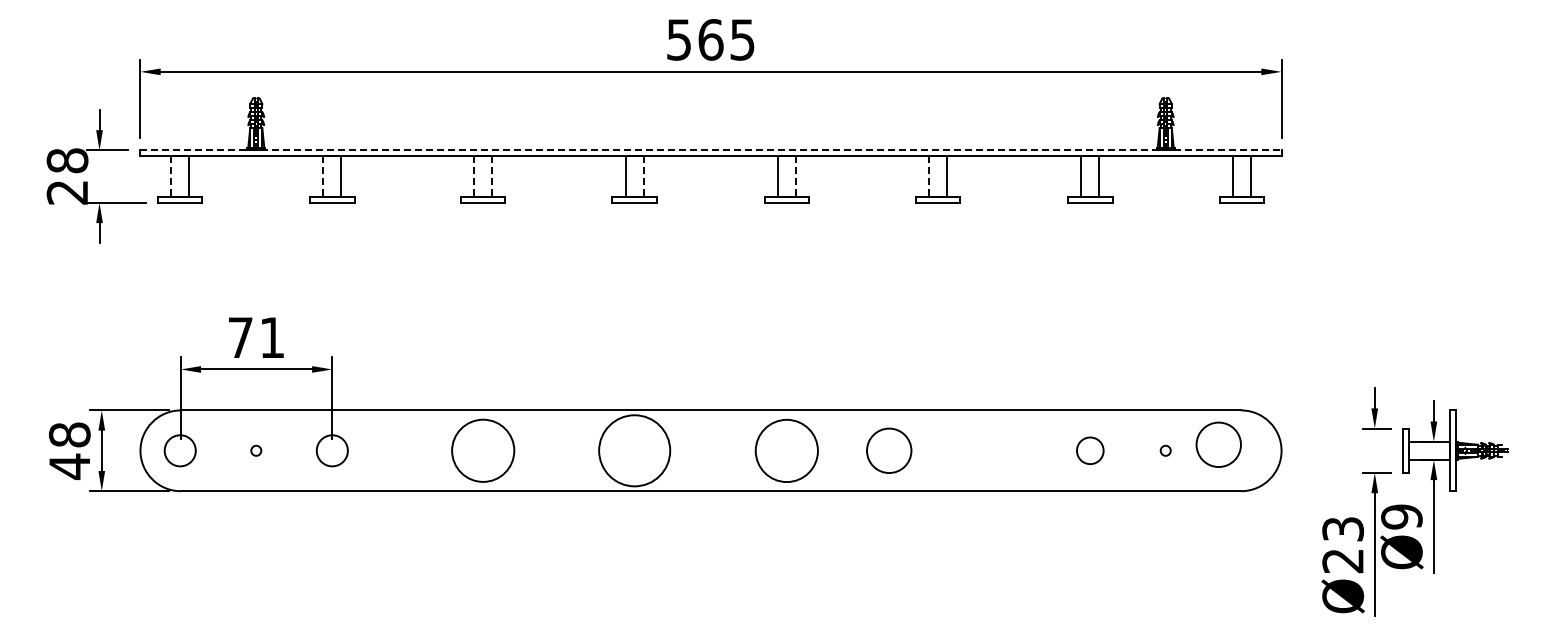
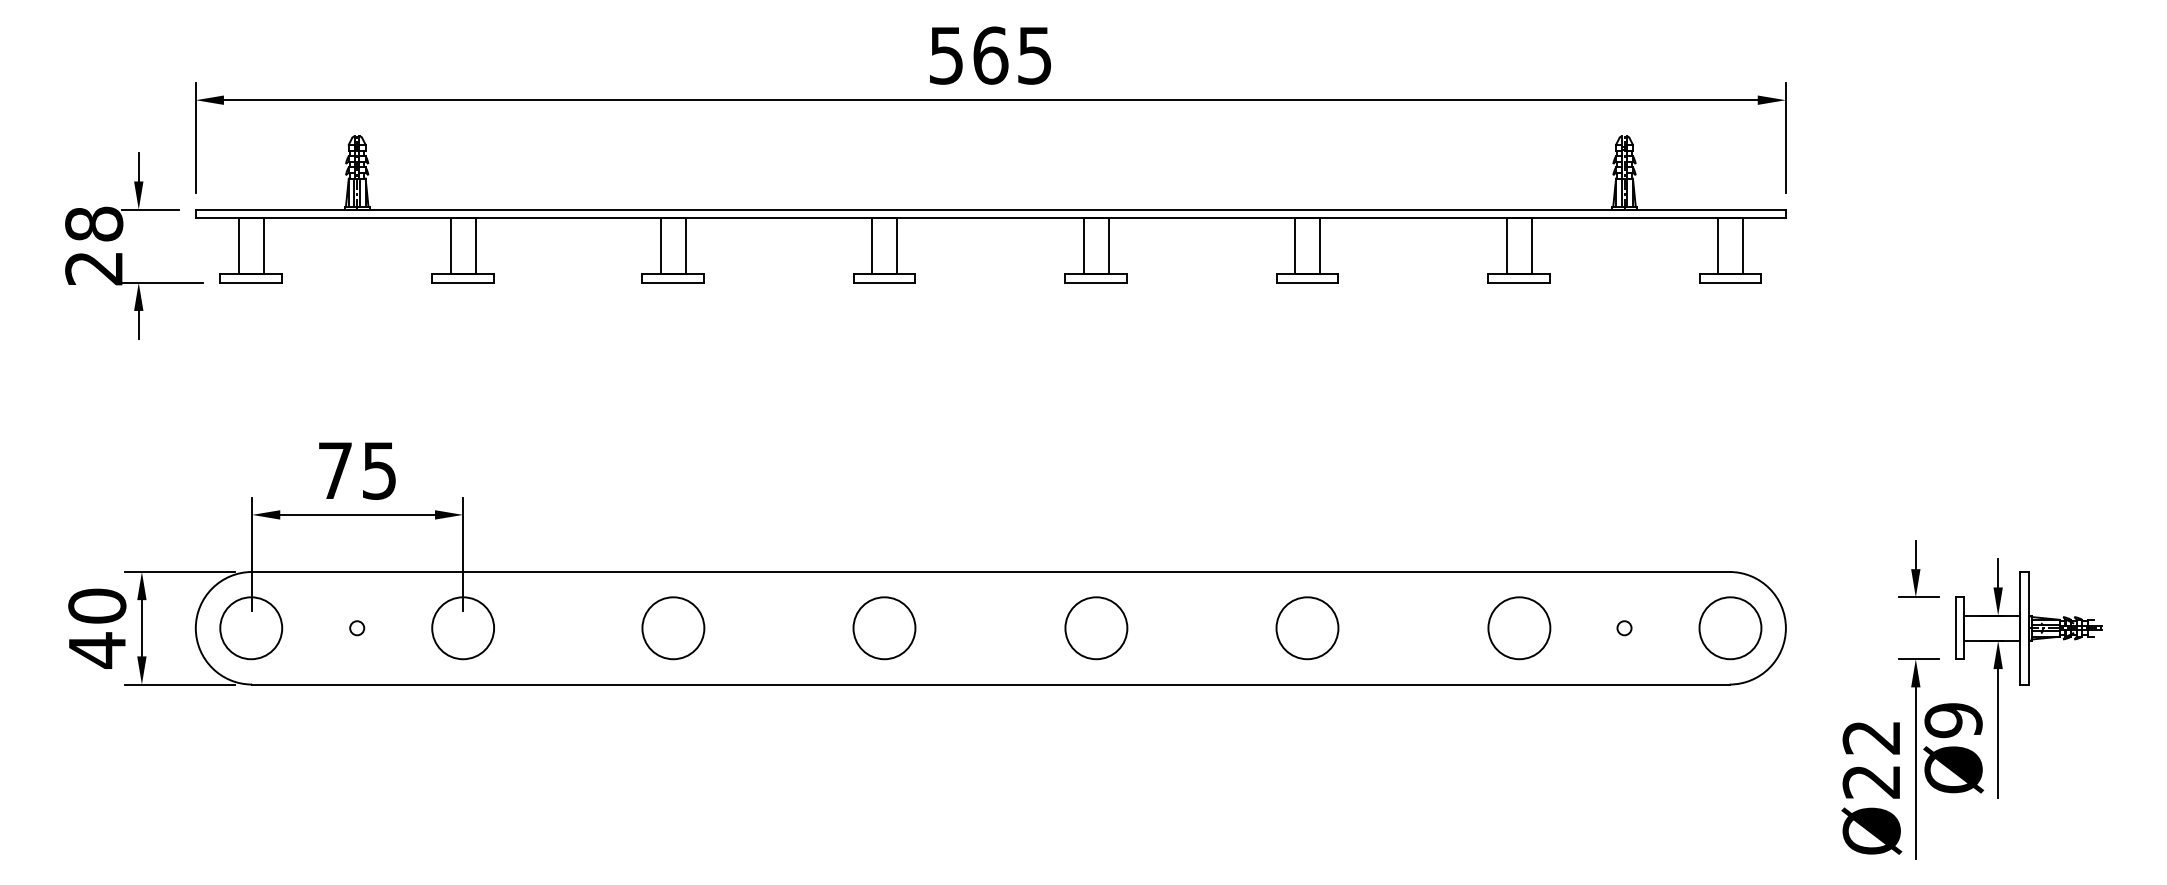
line: (711, 150) -> (991, 209), dashed -> solid
line: (171, 177) -> (239, 247), dashed -> solid
line: (323, 177) -> (450, 247), dashed -> solid
line: (474, 177) -> (661, 247), dashed -> solid
line: (492, 177) -> (686, 247), dashed -> solid
line: (643, 177) -> (896, 247), dashed -> solid
line: (795, 177) -> (1108, 247), dashed -> solid
line: (929, 177) -> (1295, 247), dashed -> solid
text: (271, 337) -> (378, 470), 71 -> 75
text: (69, 434) -> (96, 605), 48 -> 40
circle: (1218, 444) -> (1730, 627), moved
circle: (180, 450) -> (251, 627), size x1.43
circle: (332, 450) -> (463, 627), size x1.43
circle: (483, 450) -> (673, 627), size x0.71
circle: (634, 450) -> (884, 627), size x0.62
circle: (786, 450) -> (1096, 627), size x0.71
circle: (889, 450) -> (1307, 627), moved
circle: (1090, 450) -> (1519, 627), size x1.67
text: (1343, 529) -> (1872, 737), Ø23 -> Ø22

